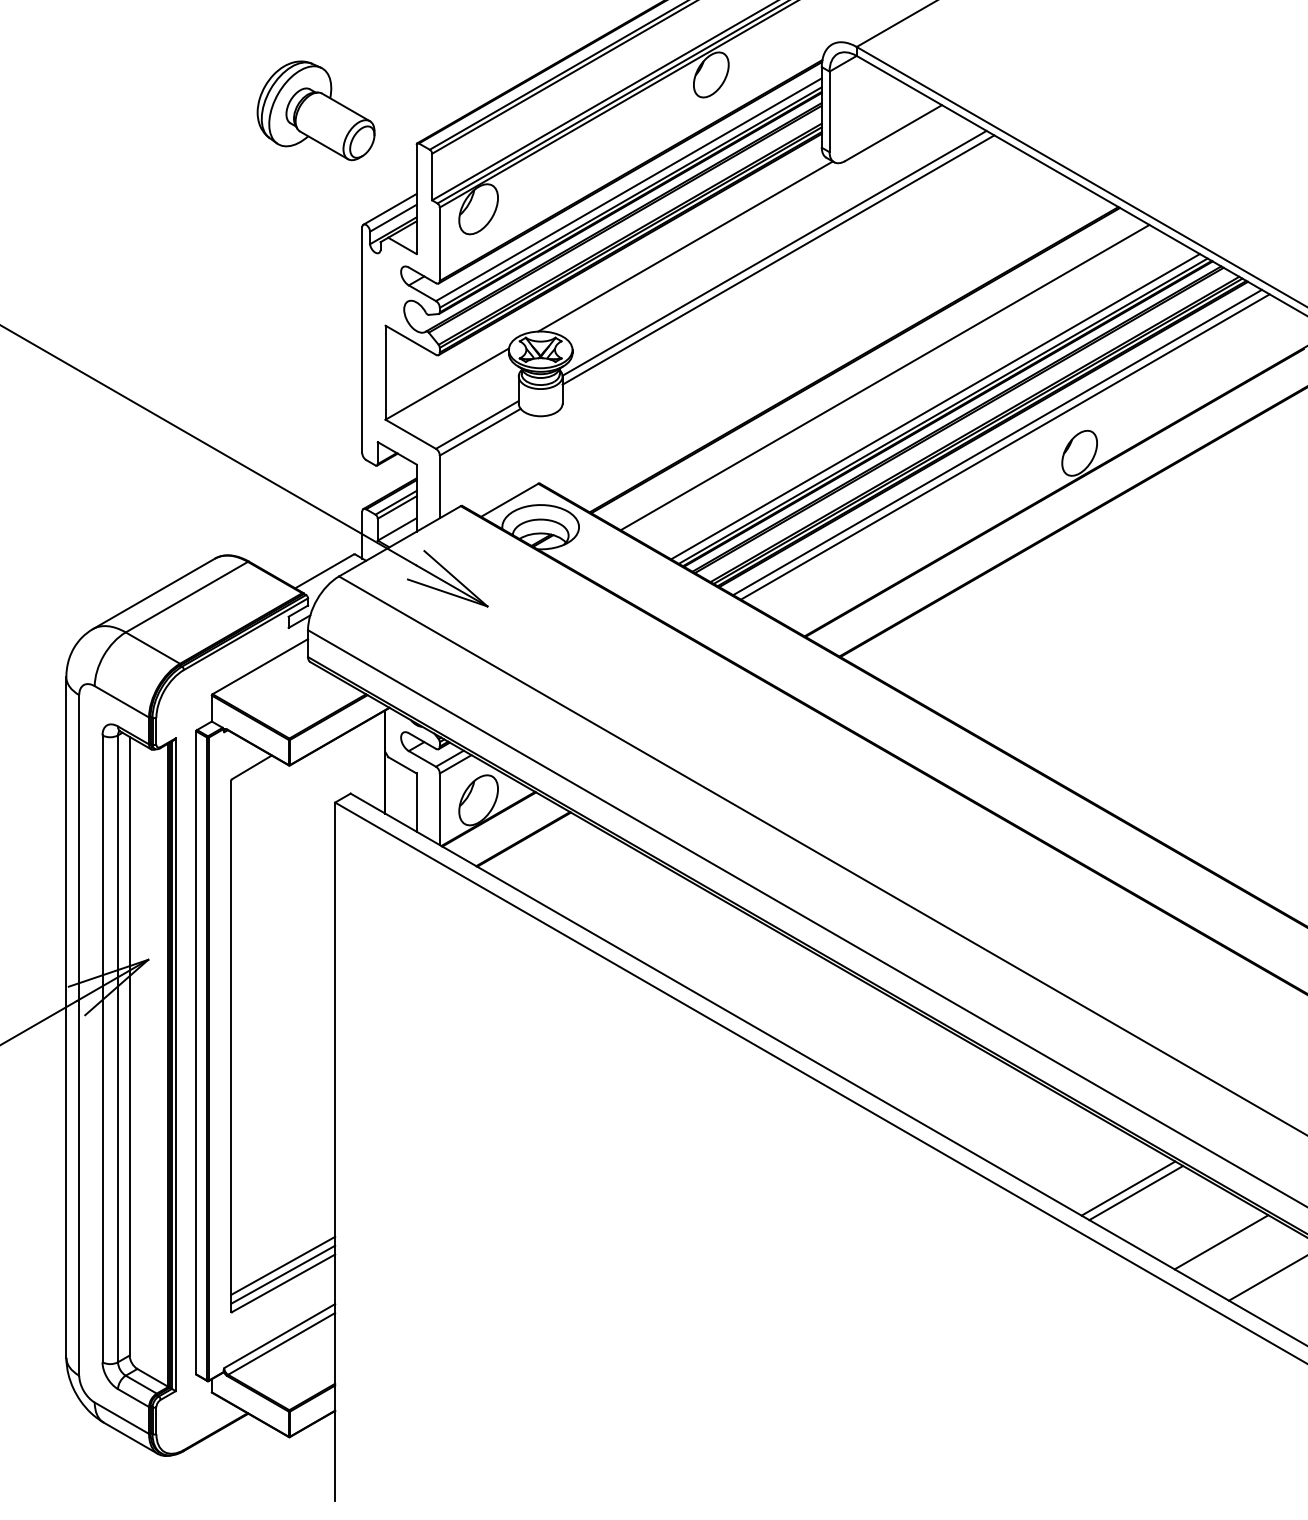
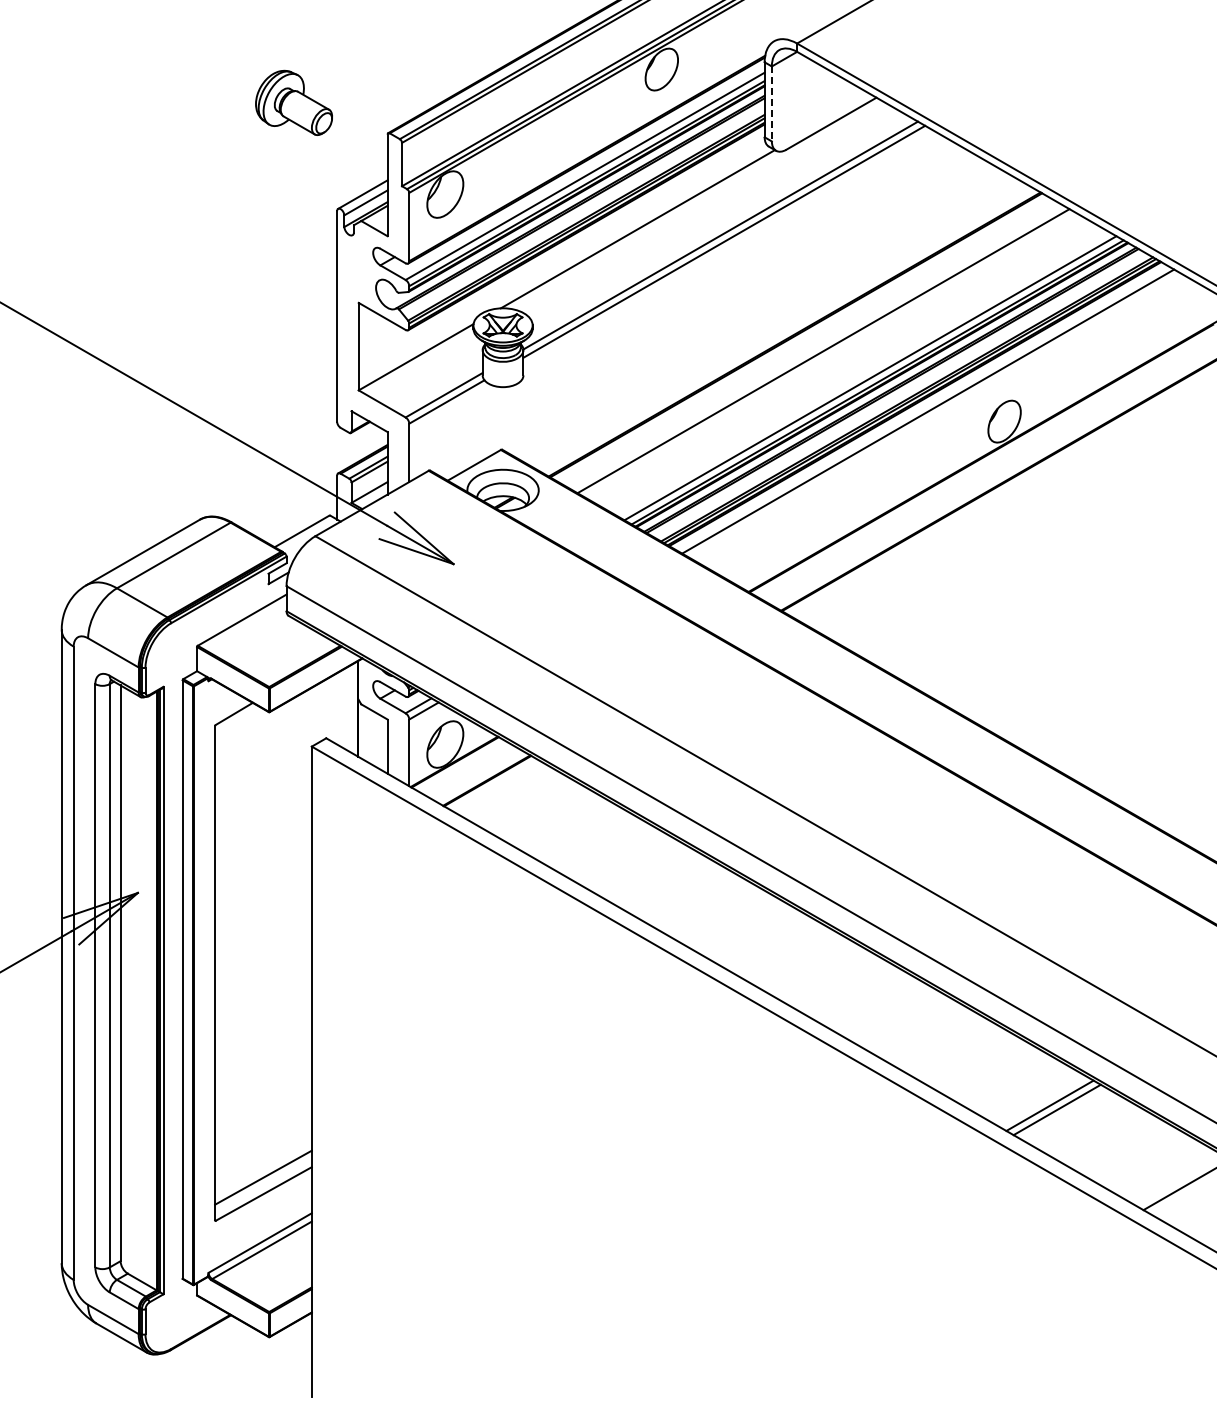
part: (315, 110) -> (293, 102), size x0.7
line: (829, 112) -> (771, 104), solid -> dashed
line: (1005, 446) -> (935, 415), removed
line: (1221, 1242) -> (1136, 1155), removed
line: (283, 1274) -> (263, 1185), removed

